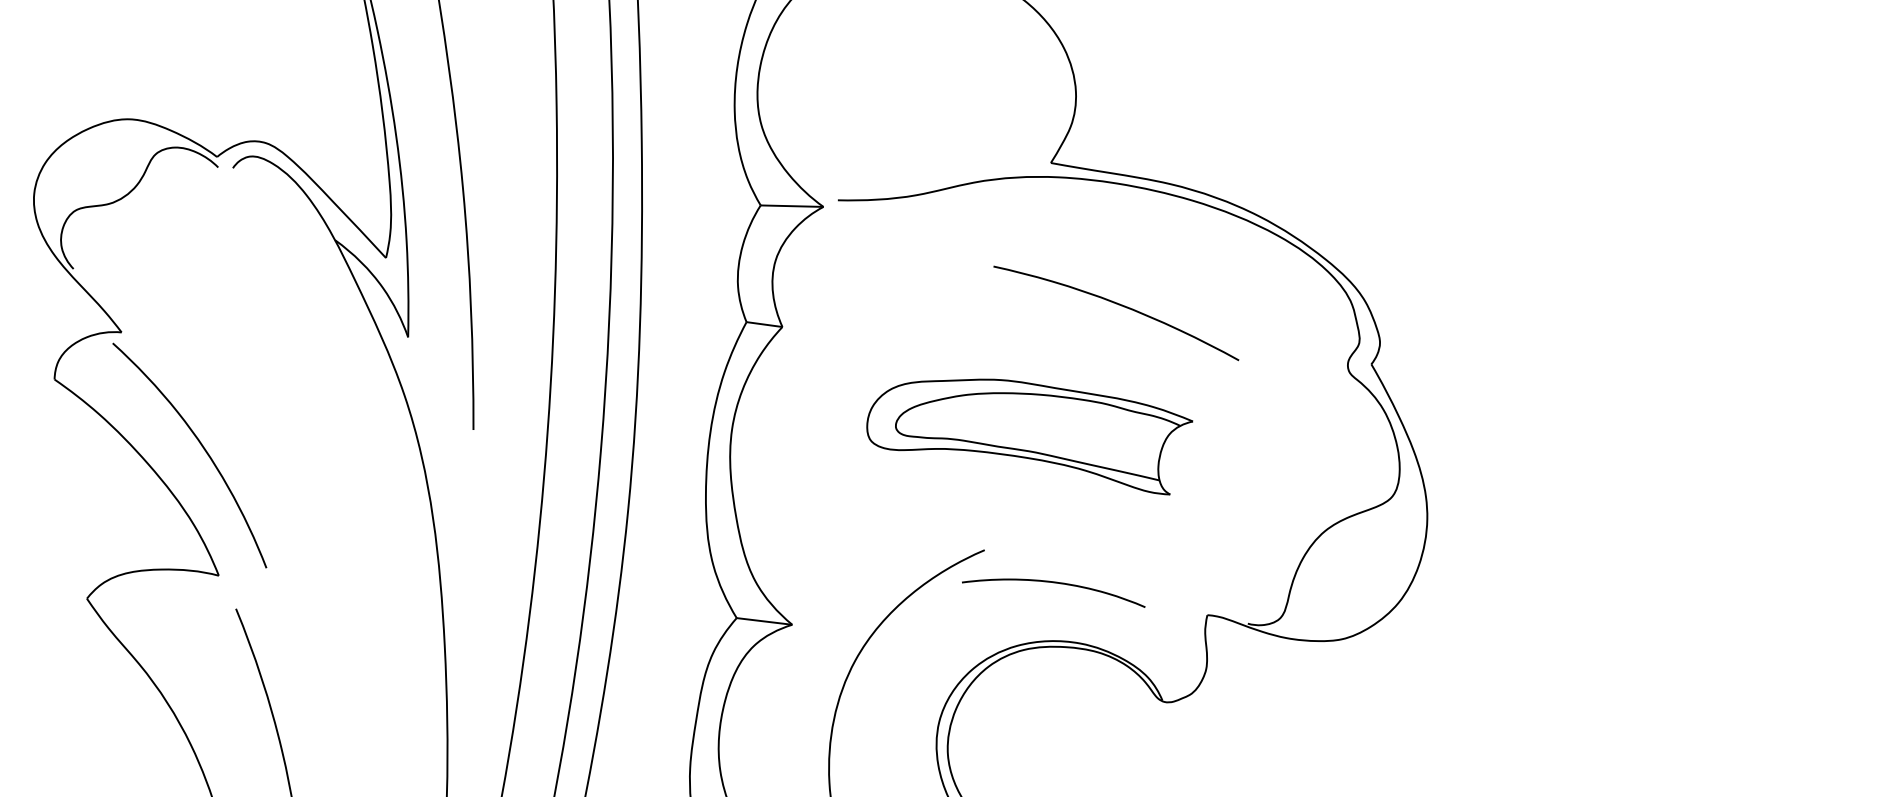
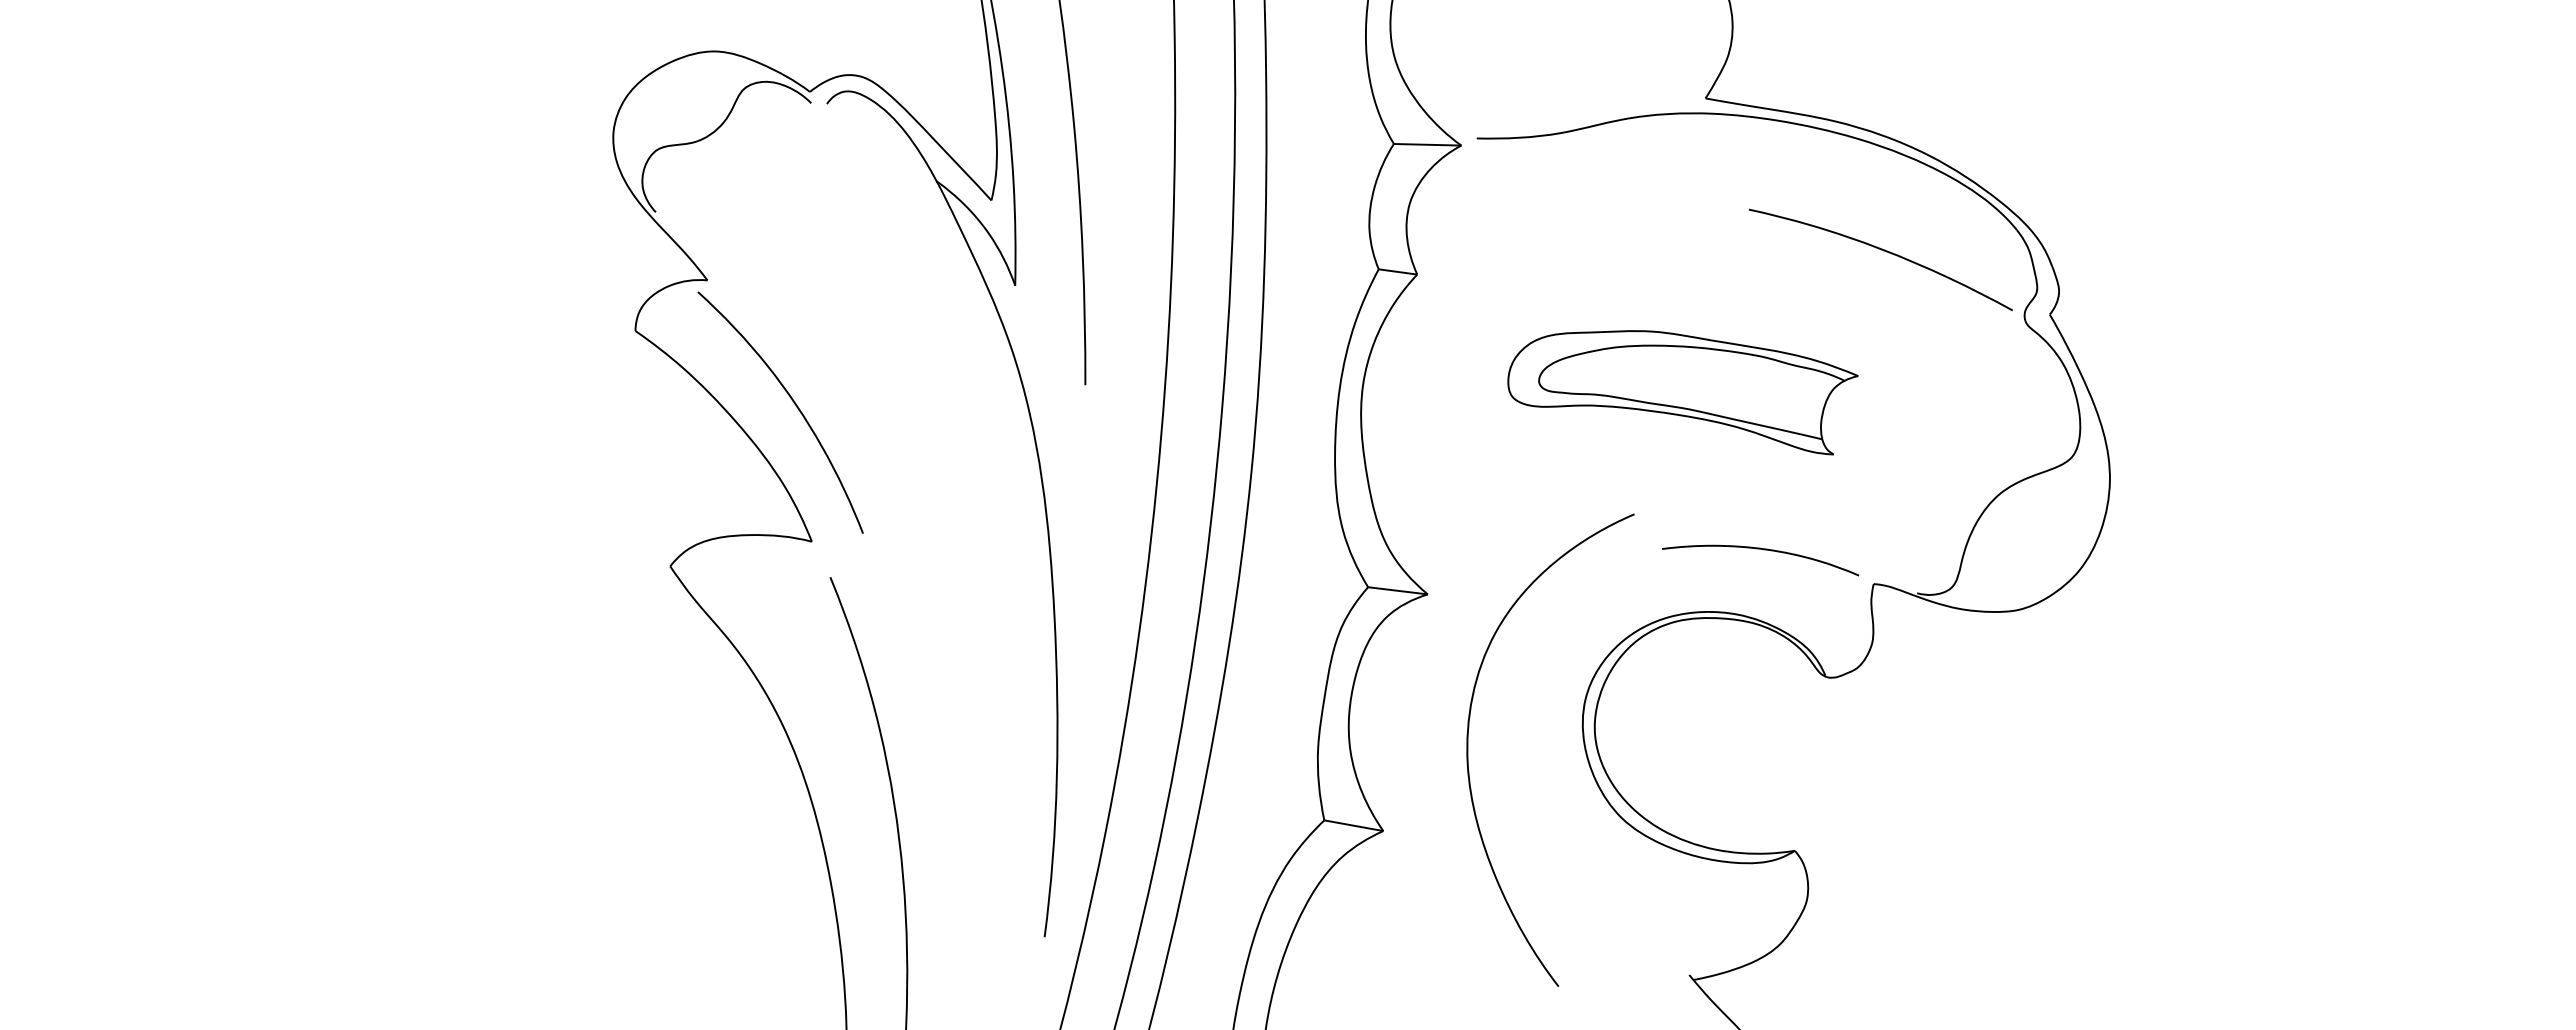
curve: (1118, 305) -> (1883, 251), moved
curve: (1056, 583) -> (1763, 550), moved

